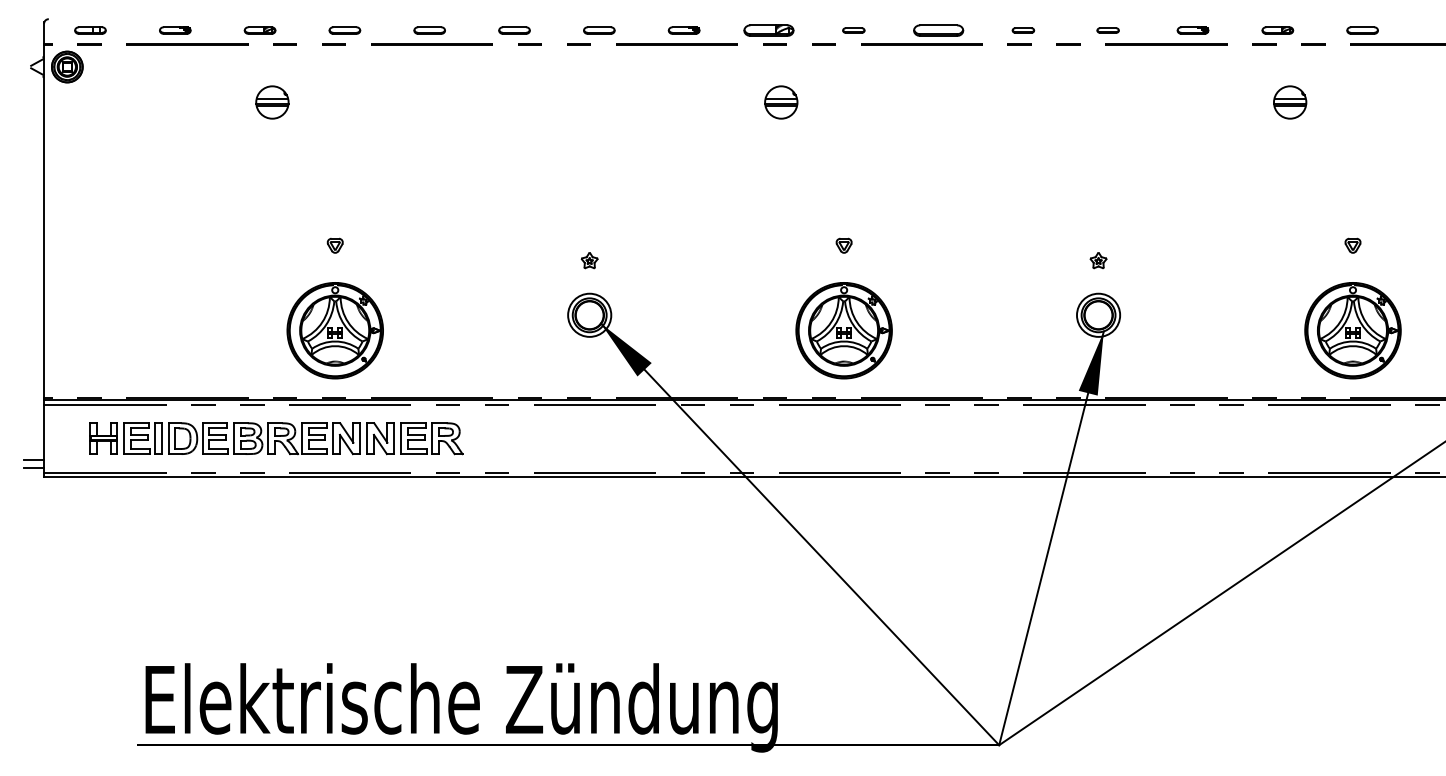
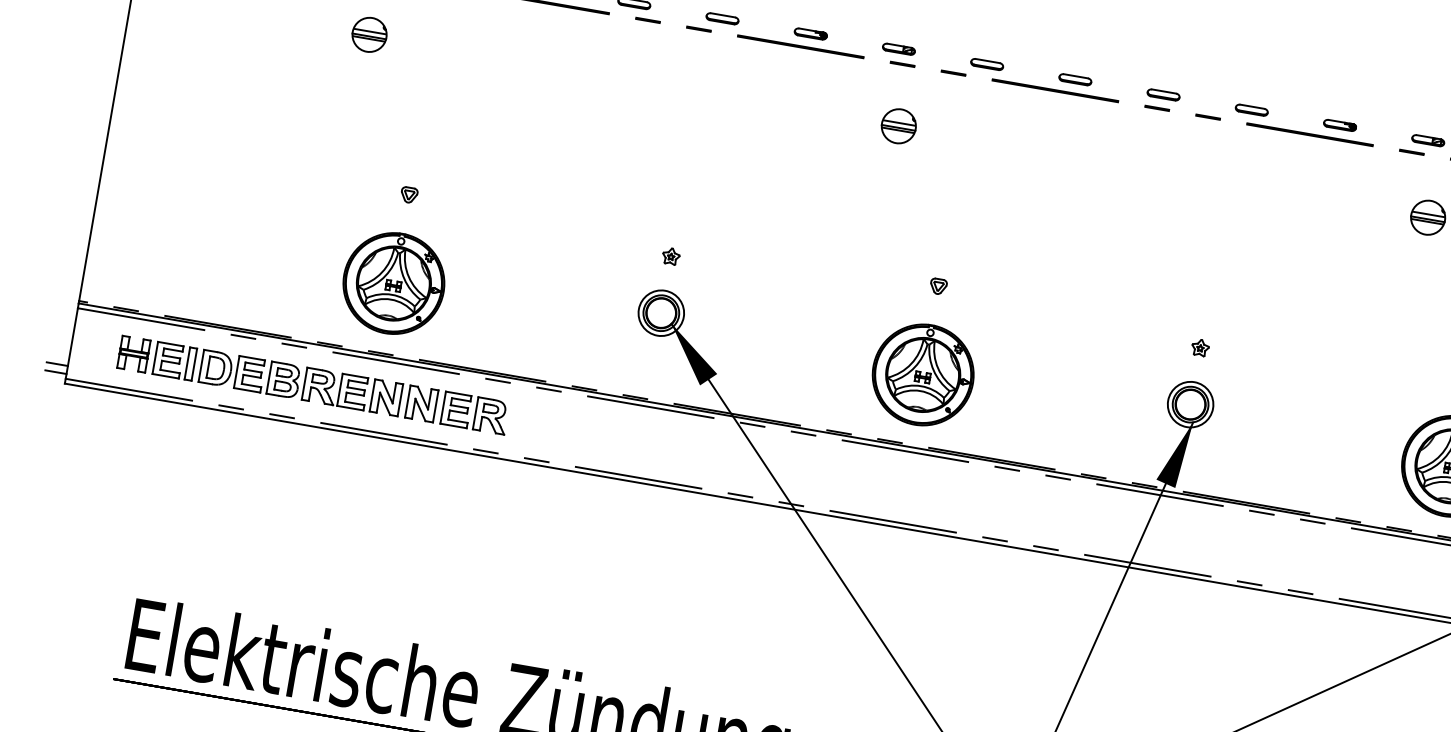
part: (768, 30) -> (898, 49), size x0.62
part: (853, 30) -> (986, 64), size x1.43
part: (938, 30) -> (1075, 79), size x0.62
part: (1023, 30) -> (1163, 94), size x1.43
part: (1107, 30) -> (1251, 110), size x1.43

